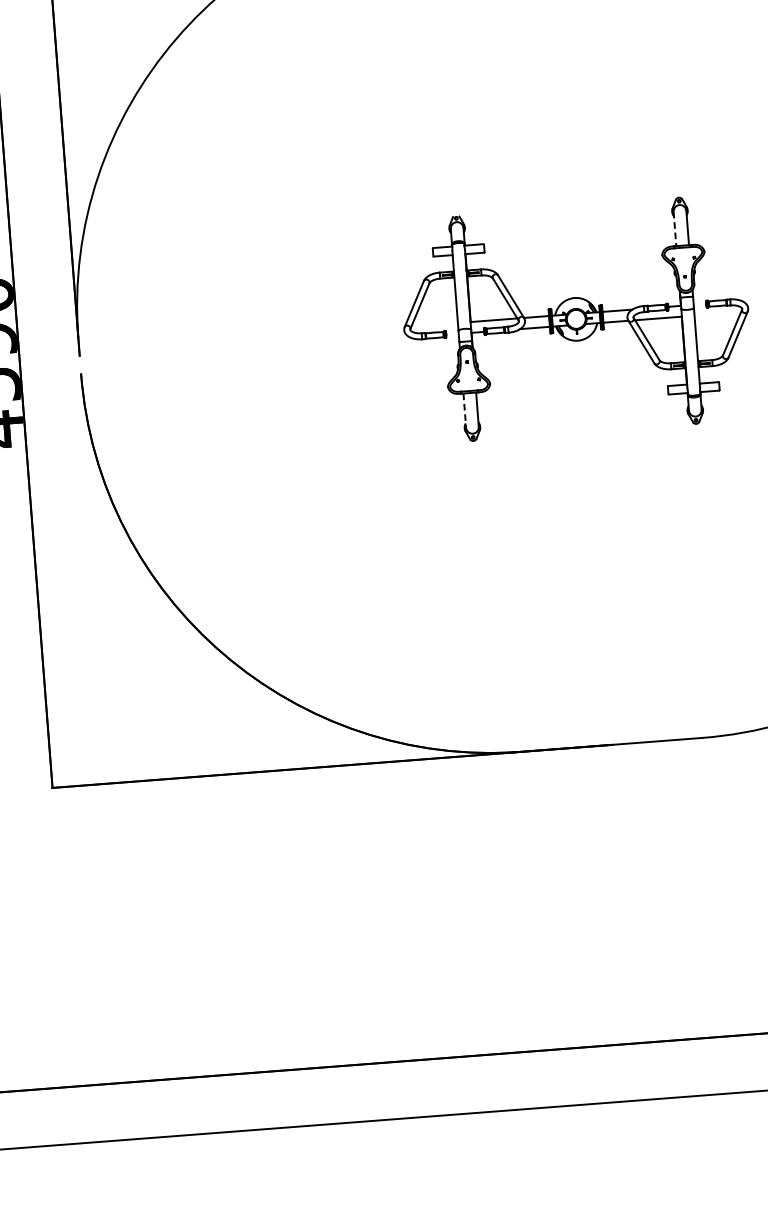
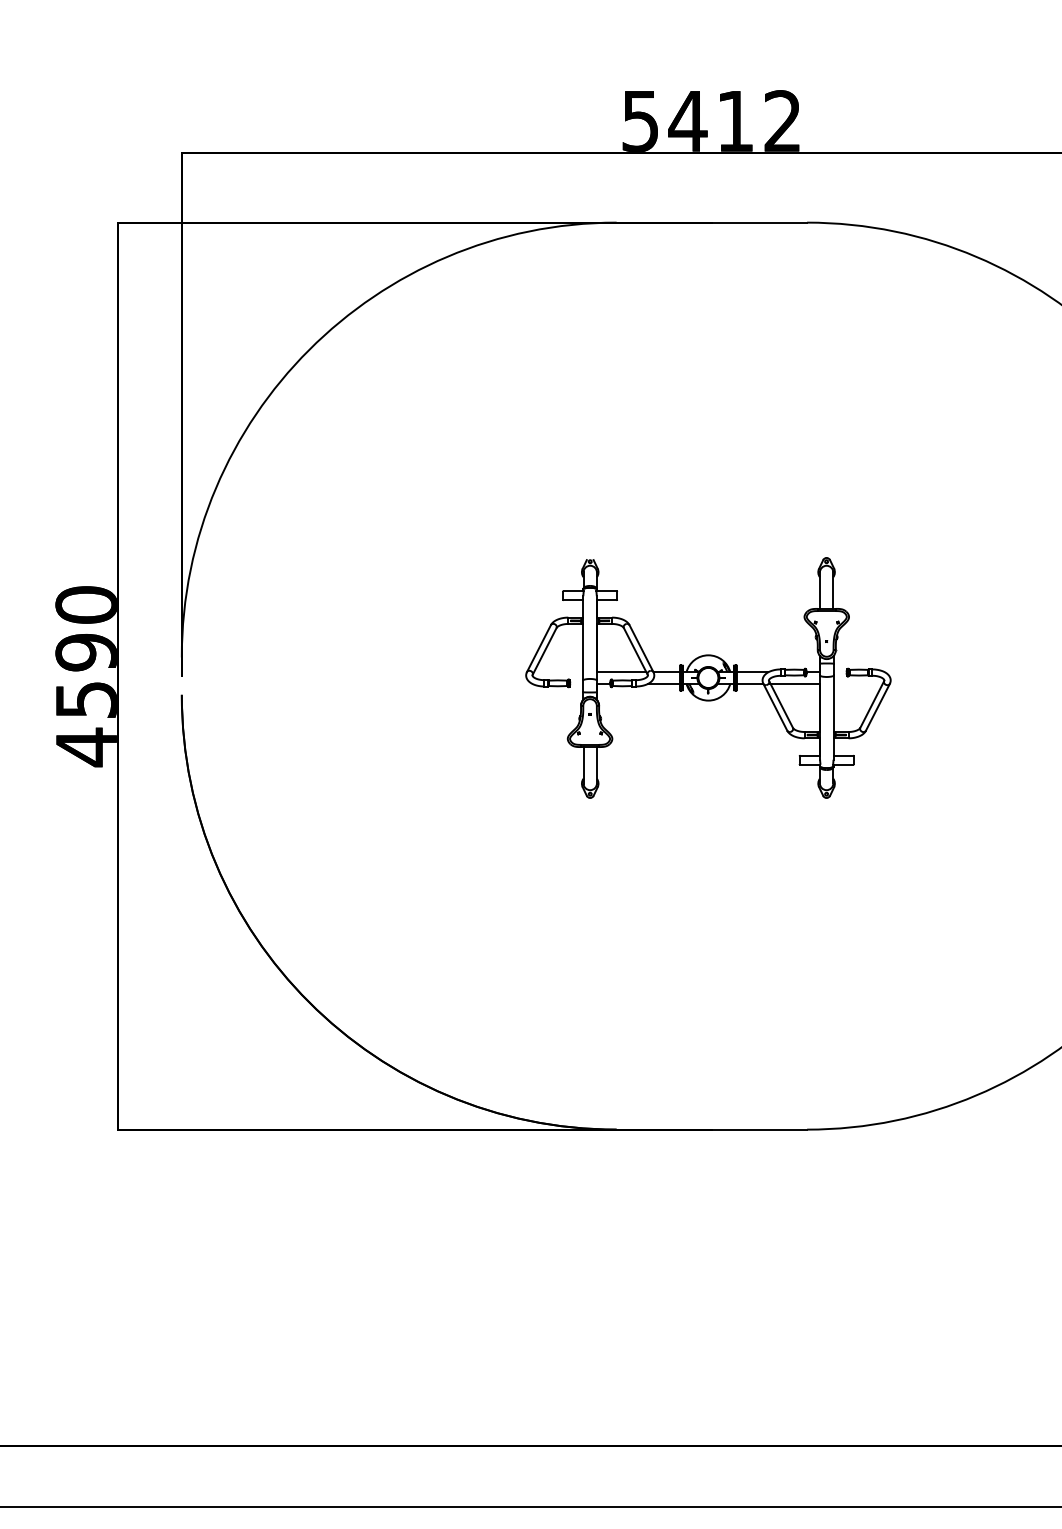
line: (674, 229) -> (819, 591), dashed -> solid
line: (464, 410) -> (583, 765), dashed -> solid

